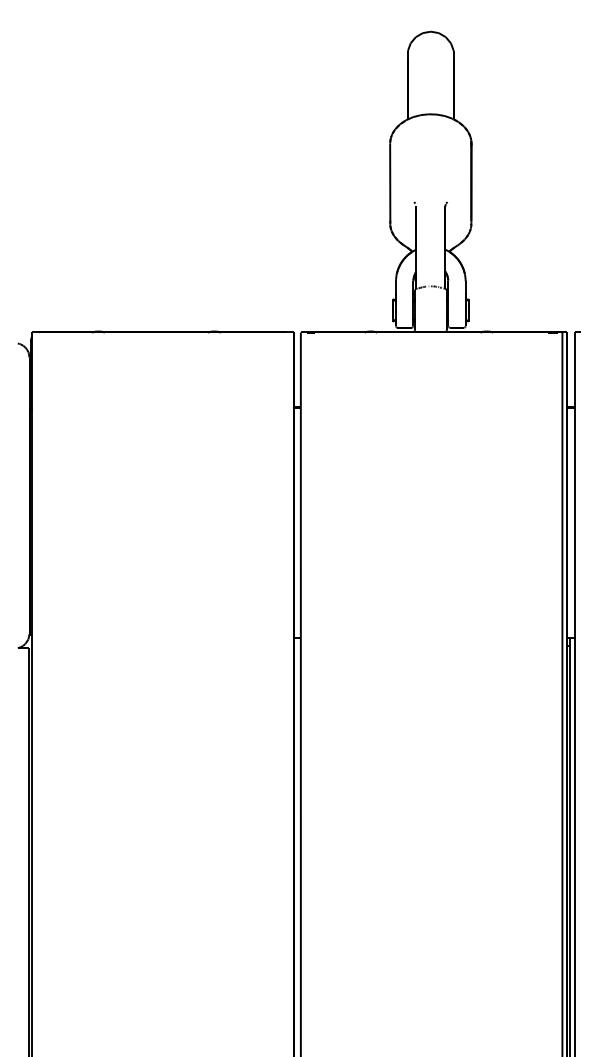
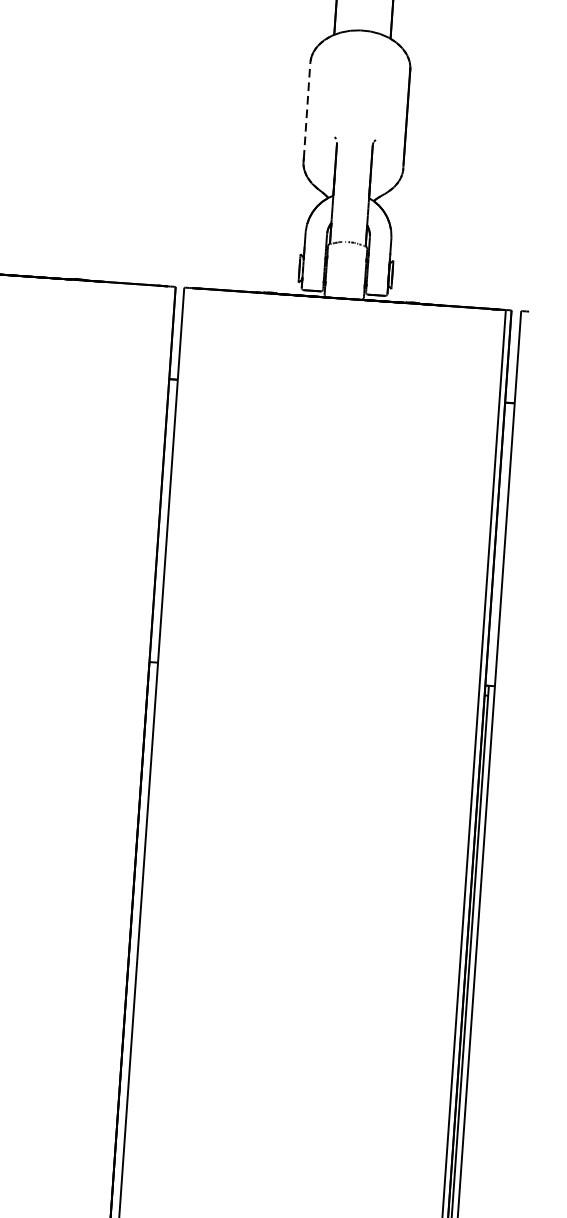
line: (390, 182) -> (307, 110), solid -> dashed

